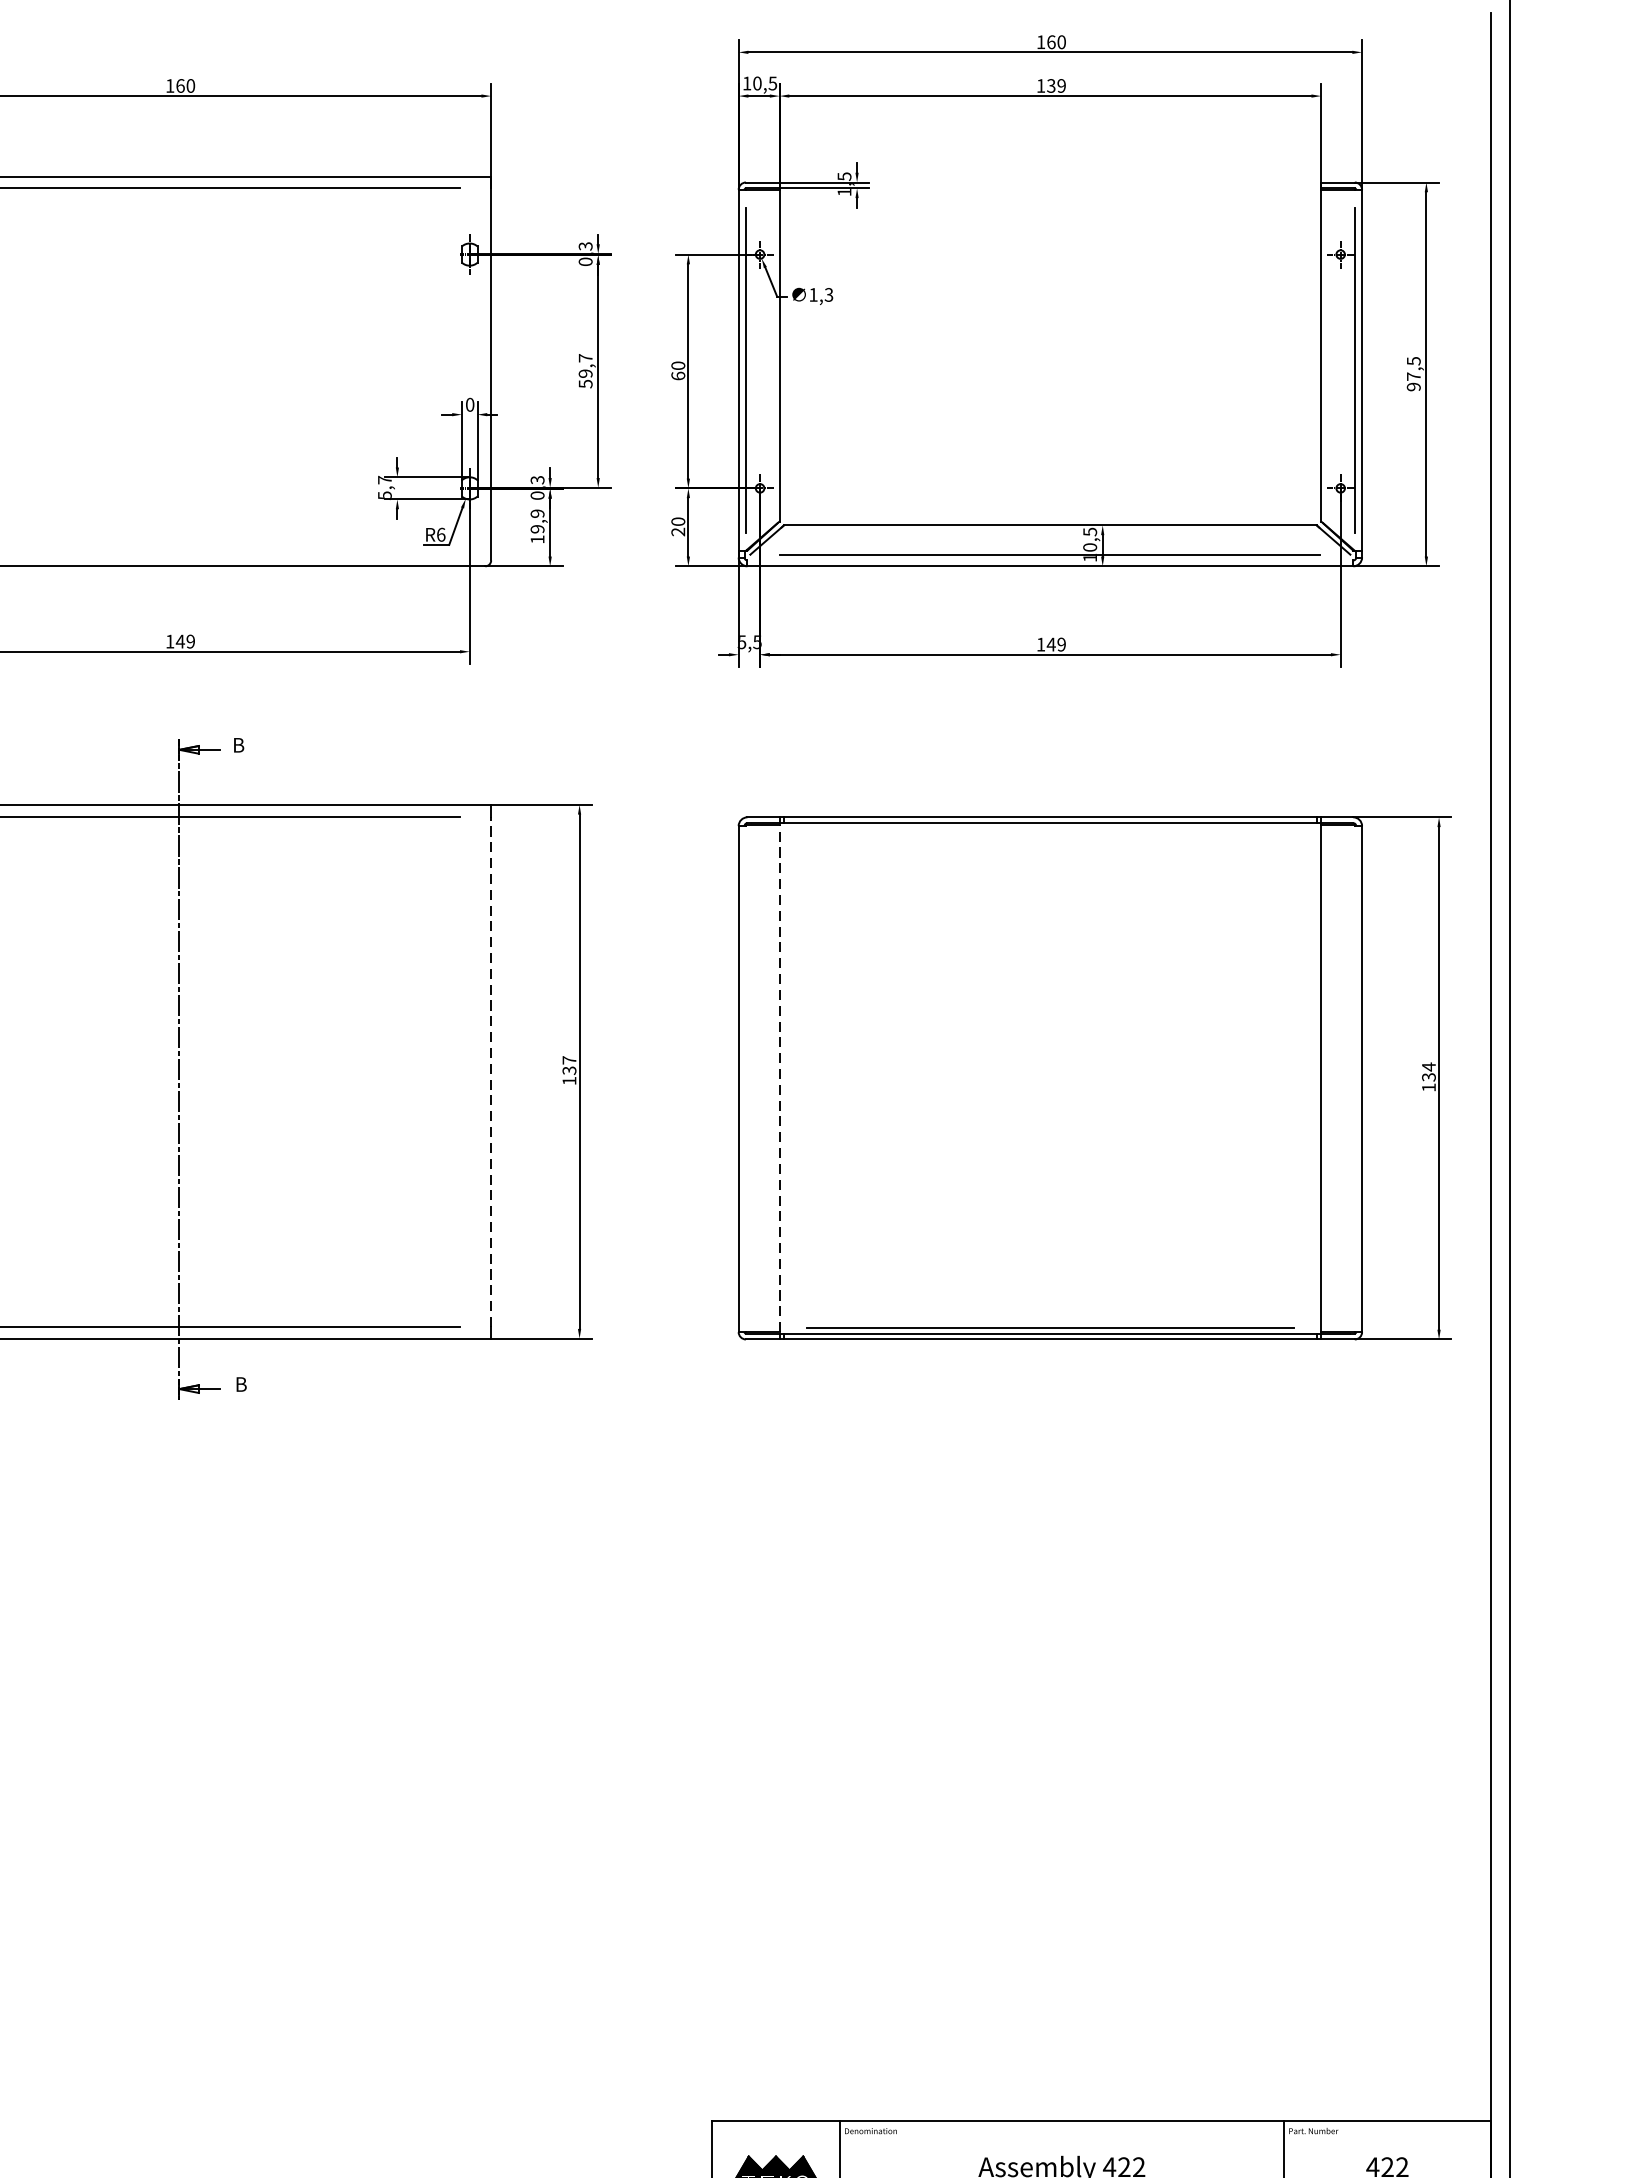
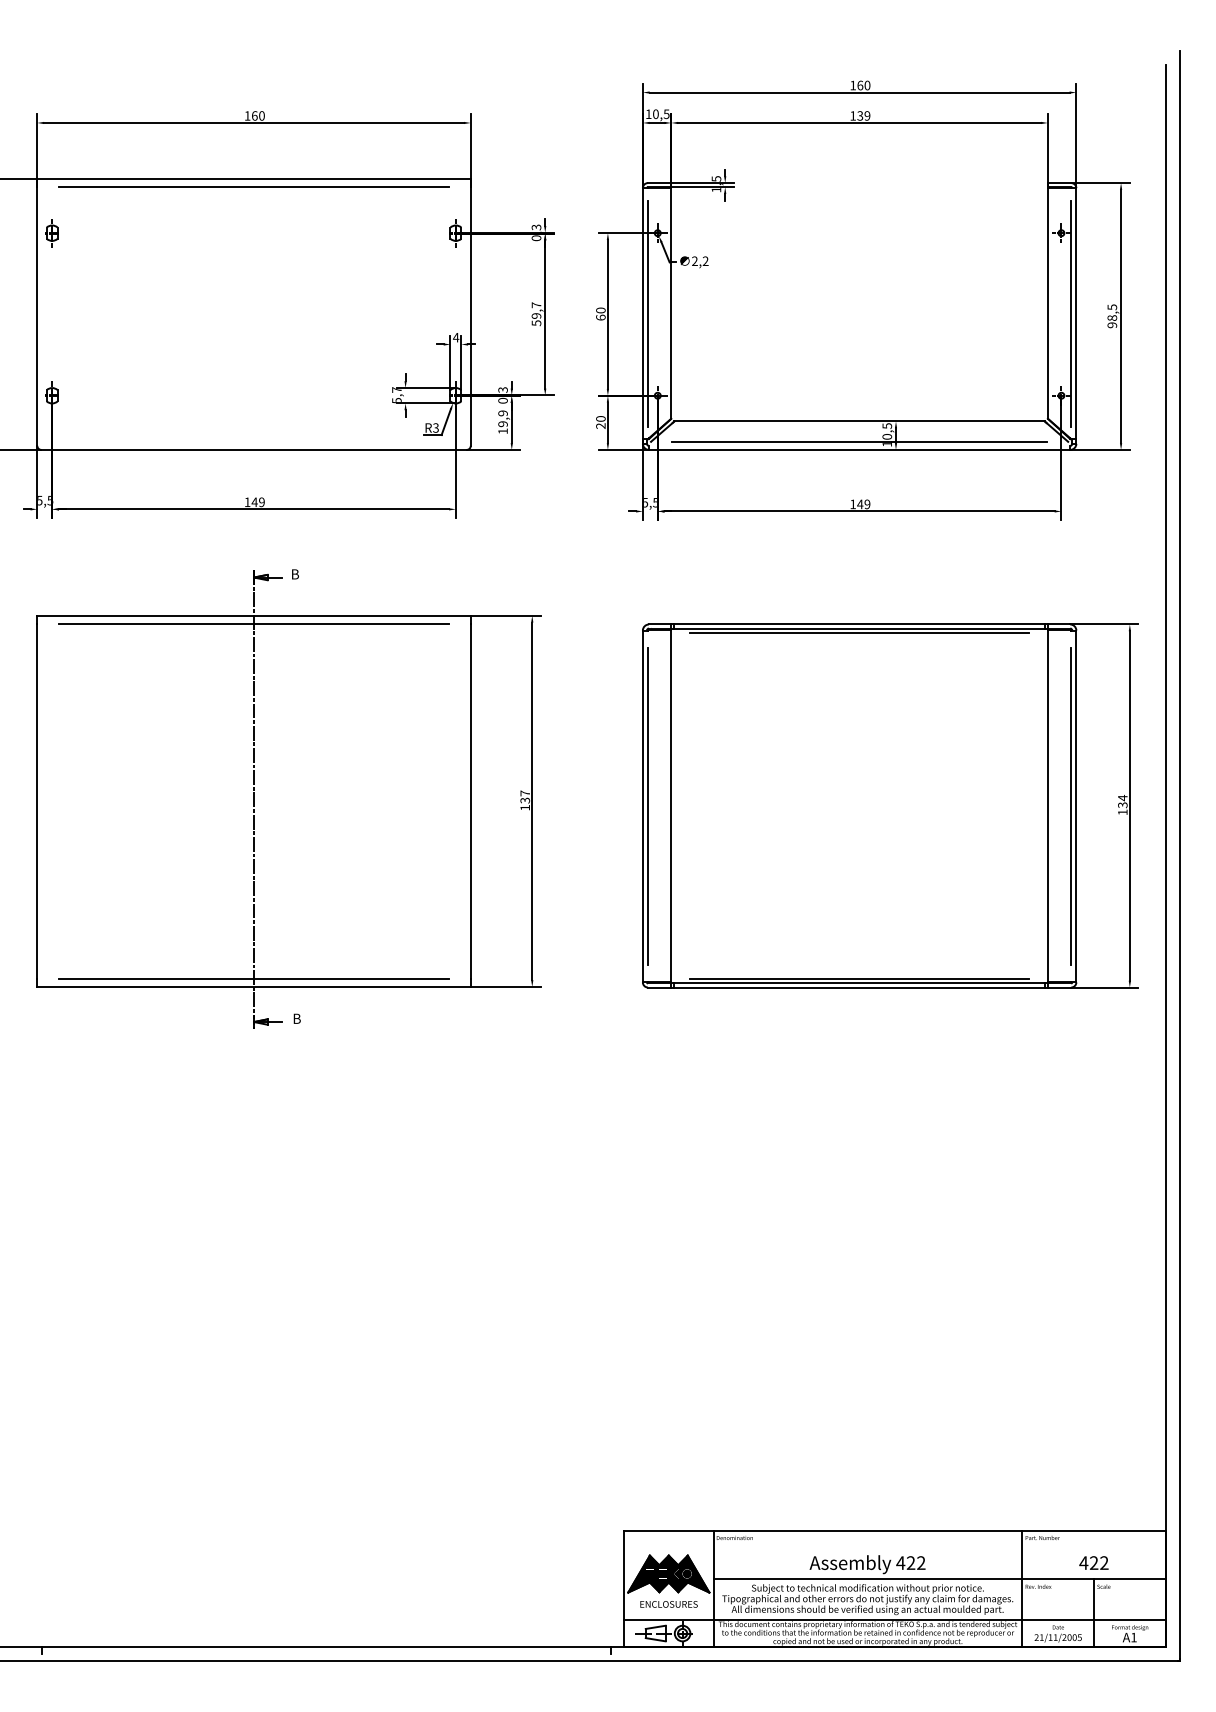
text: (821, 295) -> (700, 261), 1,3 -> 2,2
text: (1414, 375) -> (1112, 317), 97,5 -> 98,5
text: (469, 404) -> (455, 337), 0 -> 4
text: (441, 534) -> (436, 427), R6 -> R3
line: (1050, 828) -> (859, 632), added
line: (490, 1070) -> (470, 800), dashed -> solid
line: (779, 1077) -> (671, 805), dashed -> solid
line: (745, 1079) -> (647, 806), added
line: (1355, 1079) -> (1071, 806), added

